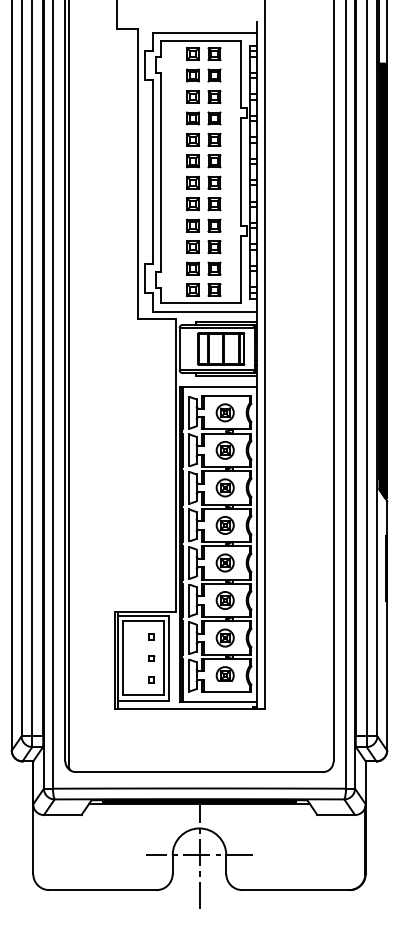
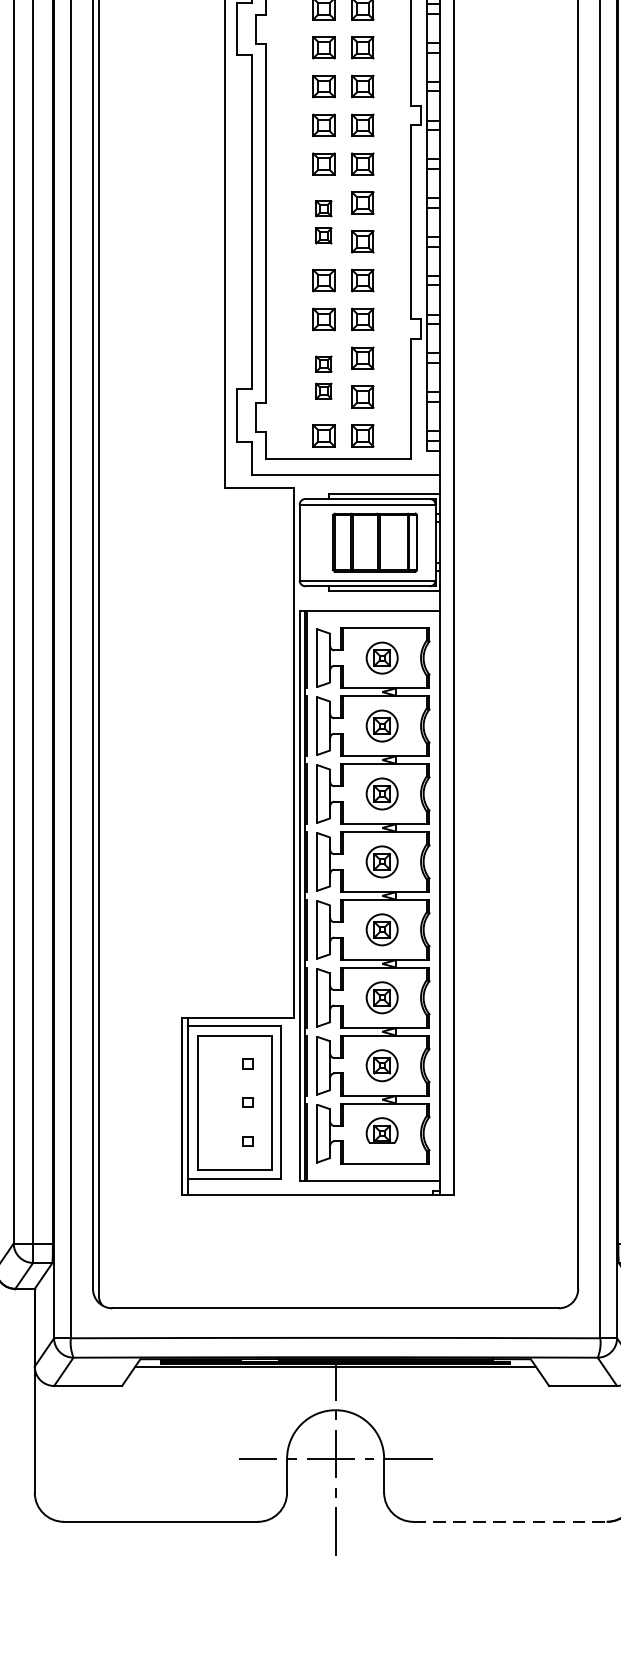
part: (192, 171) -> (322, 221), size x0.7
part: (192, 257) -> (322, 376), size x0.7
line: (296, 890) -> (511, 1522), solid -> dashed

